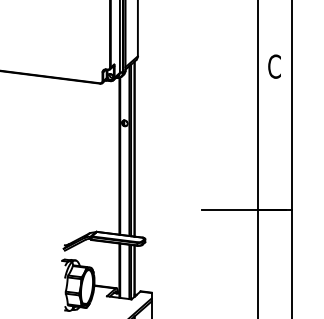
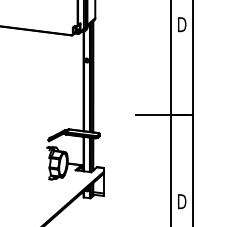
text: (275, 66) -> (182, 24), C -> D

